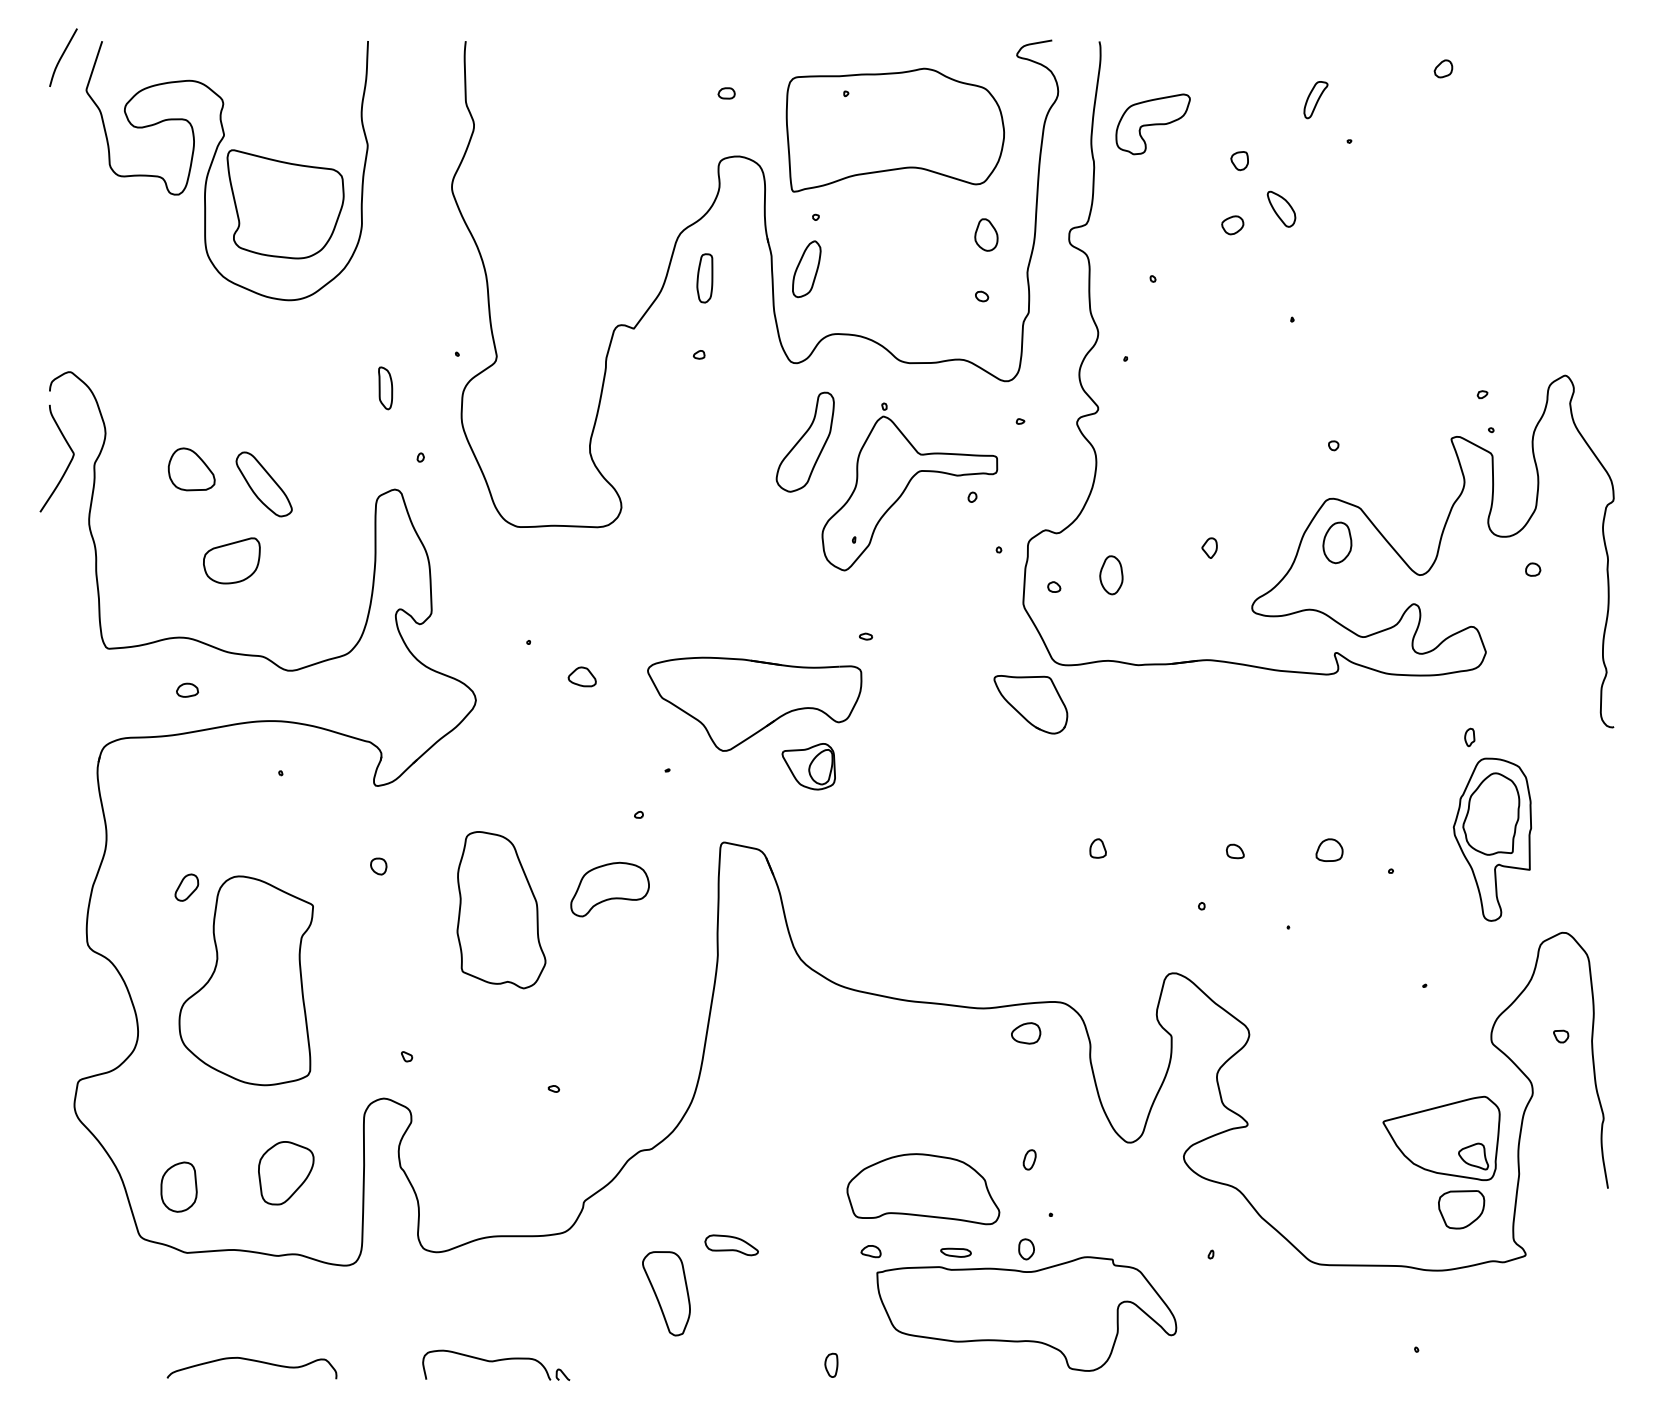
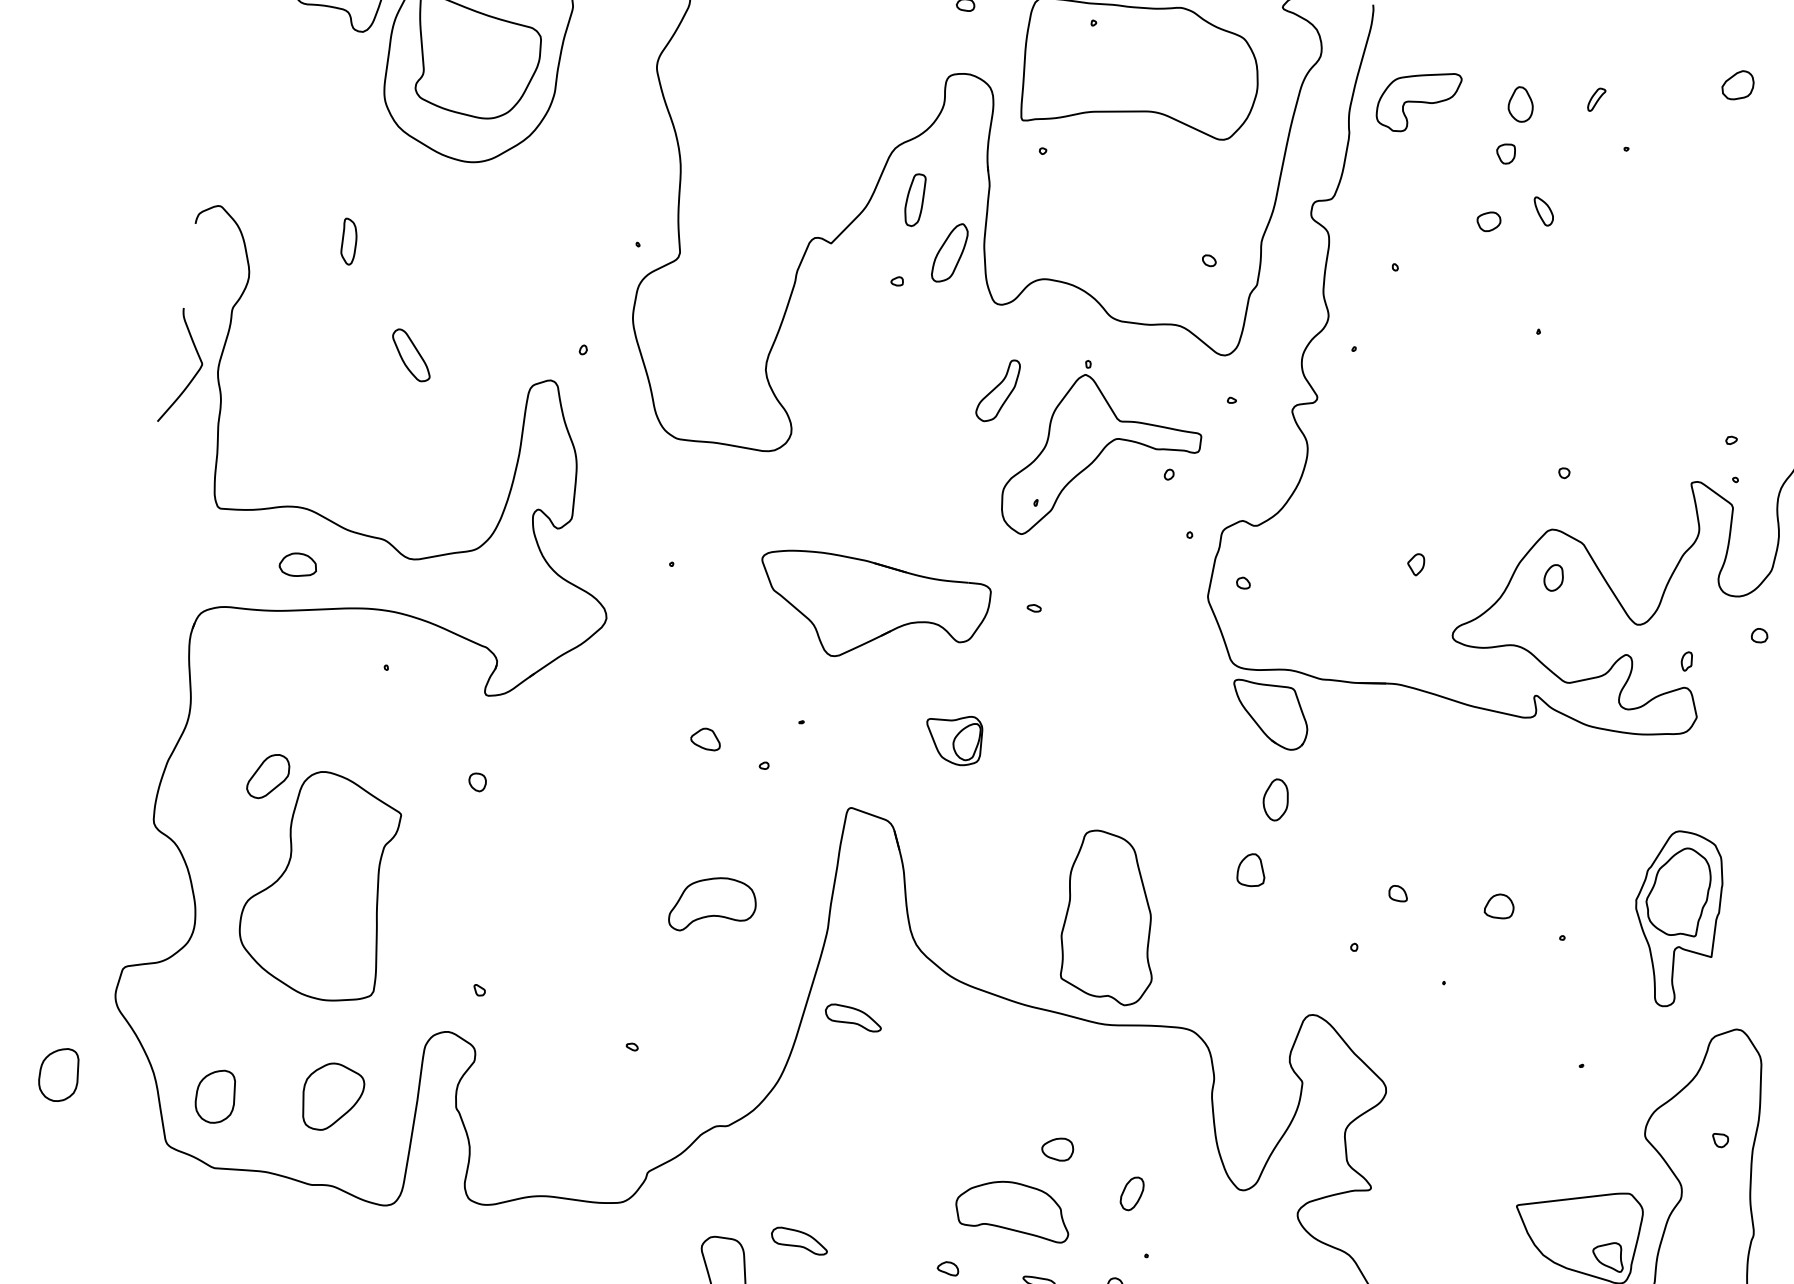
part: (1443, 68) -> (1738, 84), size x1.6
part: (1315, 100) -> (1596, 100), size x0.6
part: (1281, 208) -> (1543, 210), size x0.7
part: (986, 234) -> (1521, 104), moved
part: (806, 269) -> (949, 253), moved
part: (385, 388) -> (348, 241), moved
part: (804, 441) -> (997, 389), size x0.6
curve: (68, 463) -> (195, 373), moved
part: (191, 469) -> (335, 328), removed
part: (263, 484) -> (410, 355), size x0.7
part: (1337, 542) -> (1553, 577), size x0.6
part: (231, 560) -> (365, 432), removed
part: (1111, 575) -> (1276, 800), moved
part: (581, 676) -> (705, 738), moved
part: (187, 689) -> (298, 563), size x1.6
part: (754, 703) -> (871, 609), moved
part: (1030, 704) -> (1269, 715), moved
part: (1469, 737) -> (1686, 661), moved
part: (1097, 848) -> (1251, 869), size x1.6
part: (186, 887) -> (268, 776), size x1.6
part: (609, 889) -> (712, 905), moved
part: (501, 910) -> (1112, 918), moved
part: (1026, 1033) -> (1058, 1149), moved
part: (752, 1034) -> (853, 1018), added
part: (1029, 1159) -> (1131, 1193), size x1.6
part: (32, 1186) -> (58, 1073), added
part: (923, 1189) -> (1013, 1209), size x0.7

